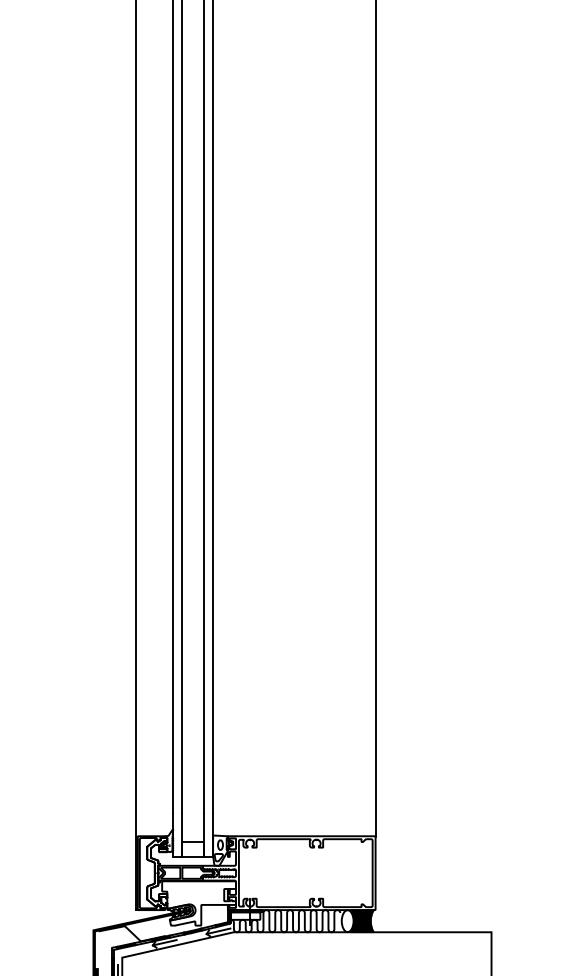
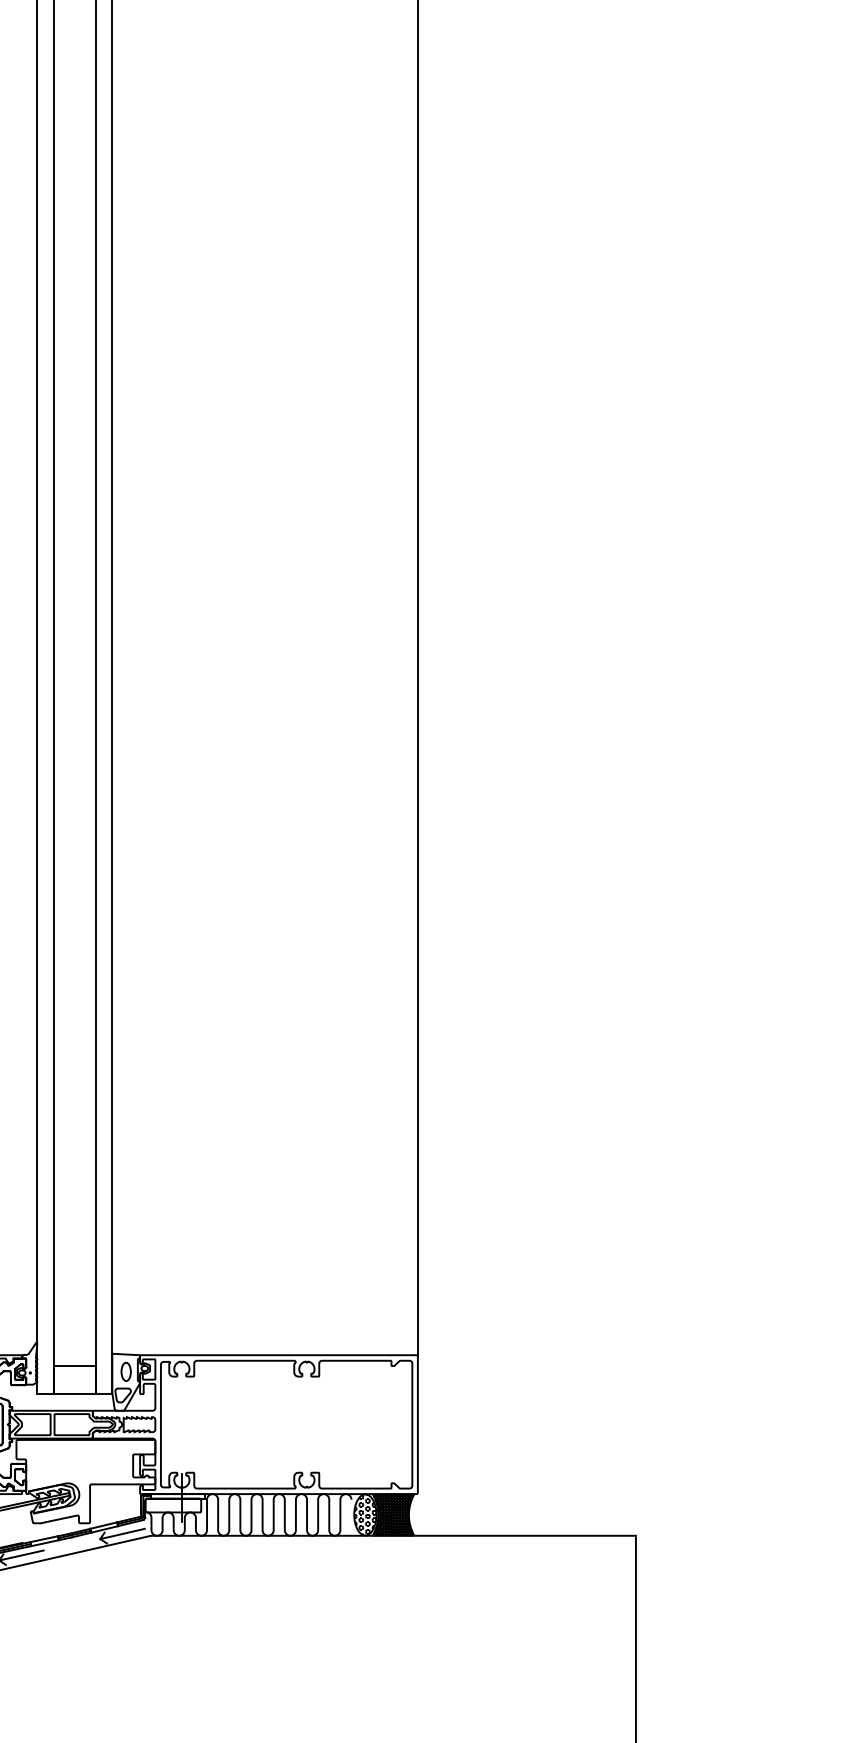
hatch: (347, 920) -> (365, 1513), added

